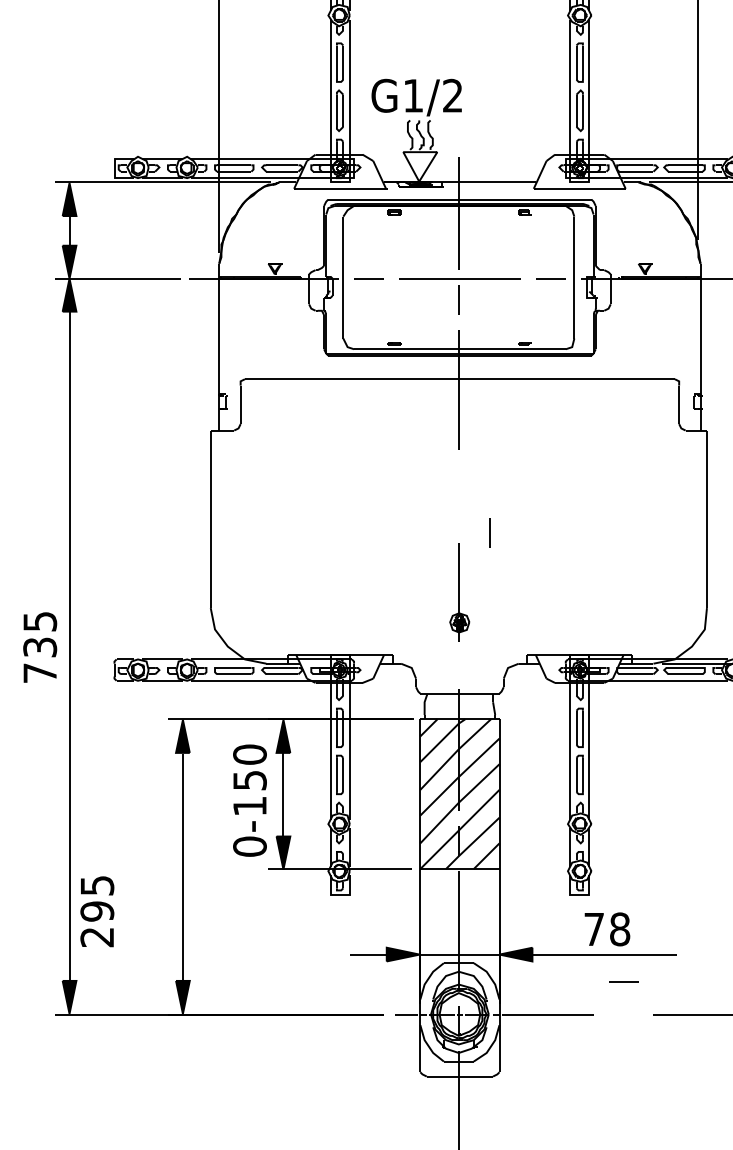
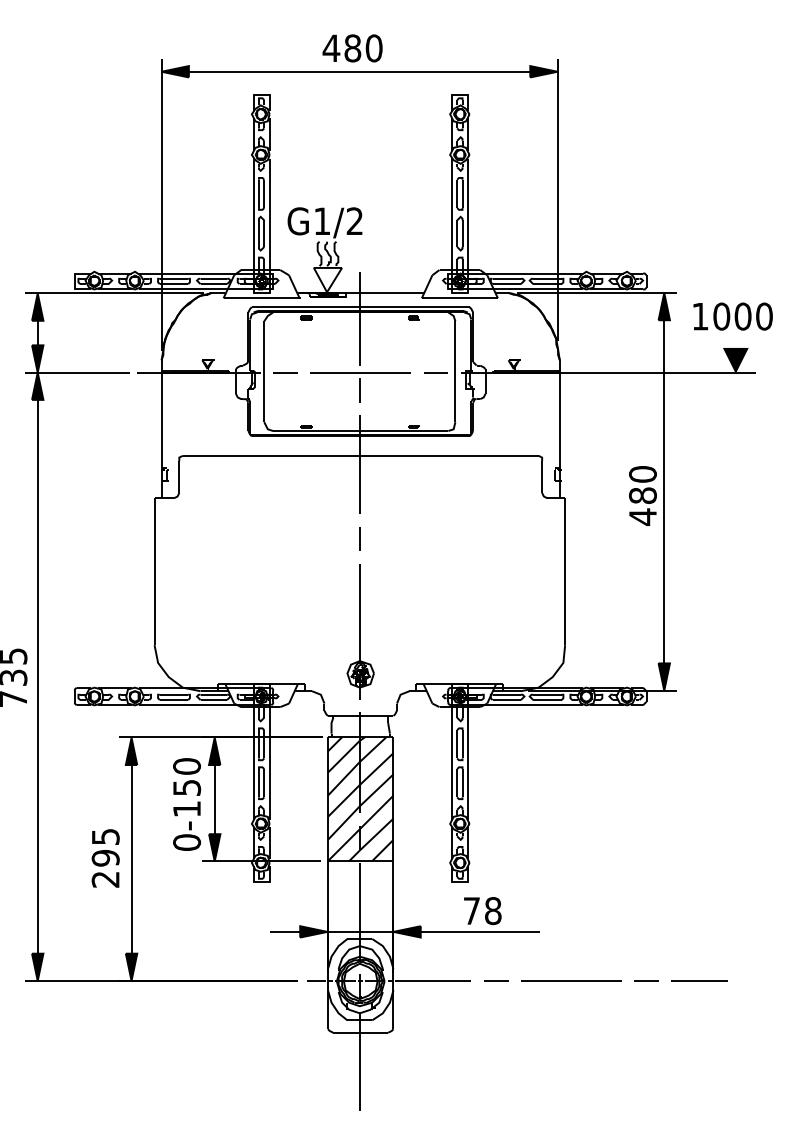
line: (489, 532) -> (359, 538), moved
part: (459, 591) -> (360, 631), size x1.67
text: (97, 911) -> (105, 858), moved
line: (624, 980) -> (496, 980), moved

